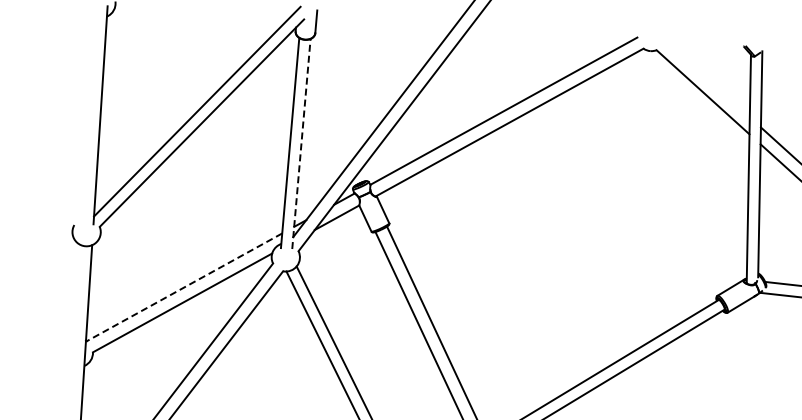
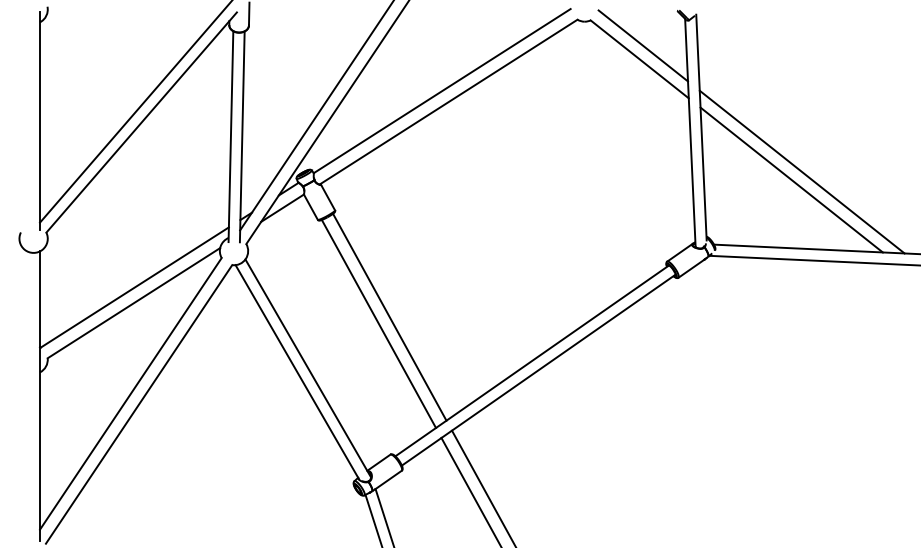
line: (706, 78) -> (642, 45), added
line: (301, 143) -> (242, 136), dashed -> solid
line: (184, 287) -> (134, 287), dashed -> solid

